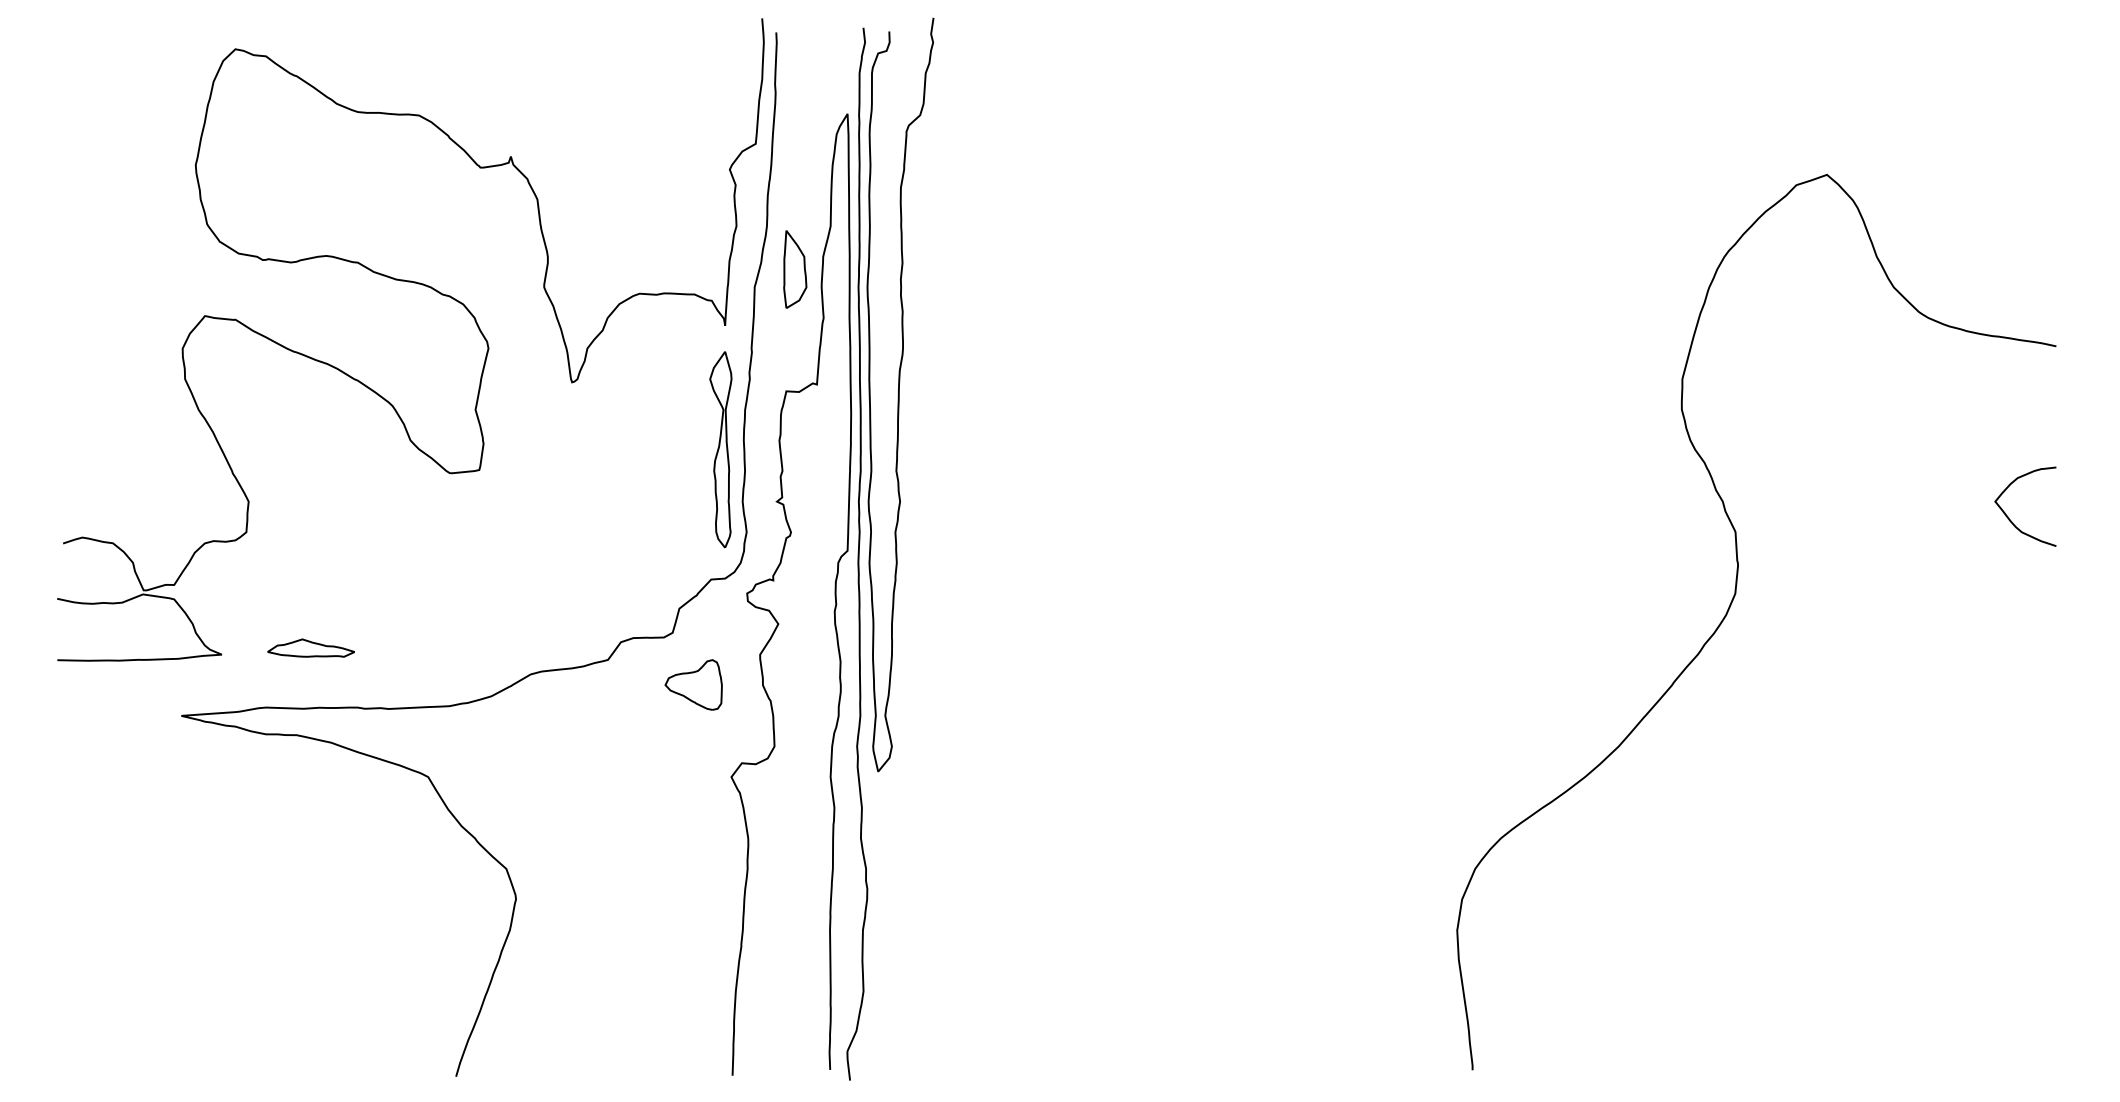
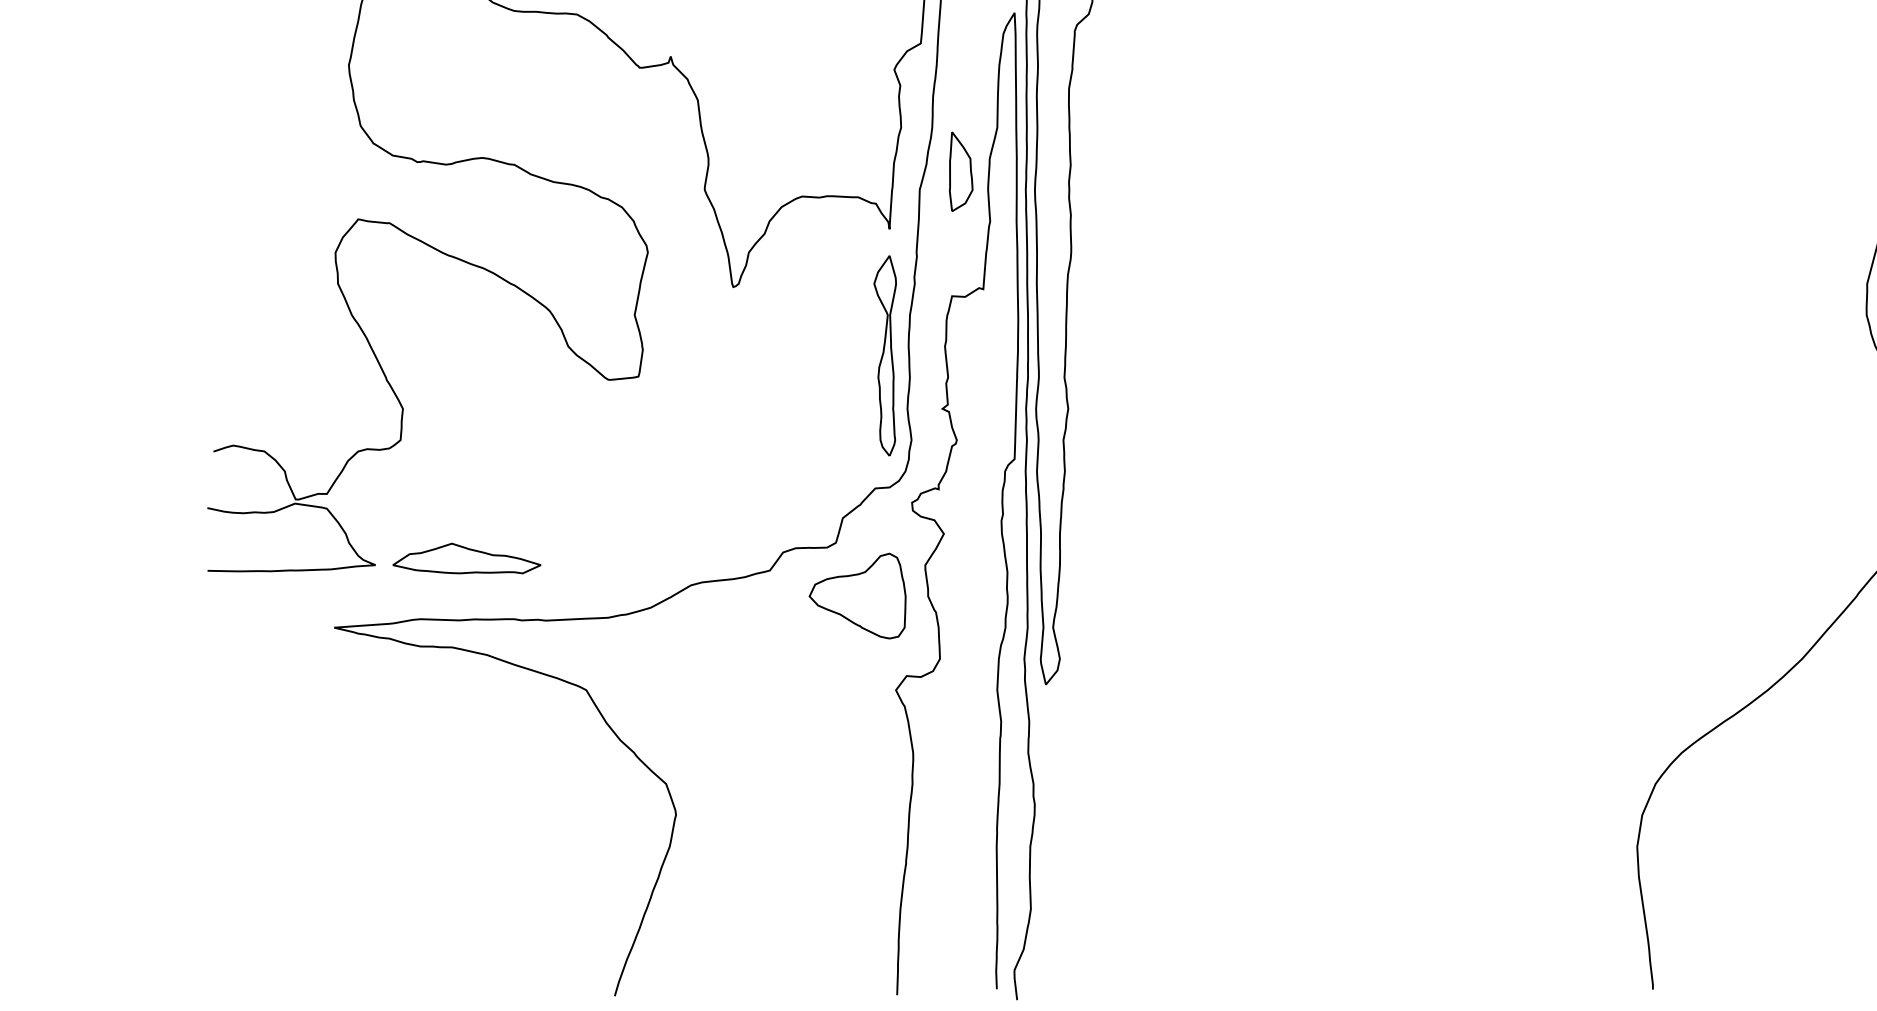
part: (310, 647) -> (466, 557), size x1.67
part: (693, 684) -> (857, 595), size x1.67

